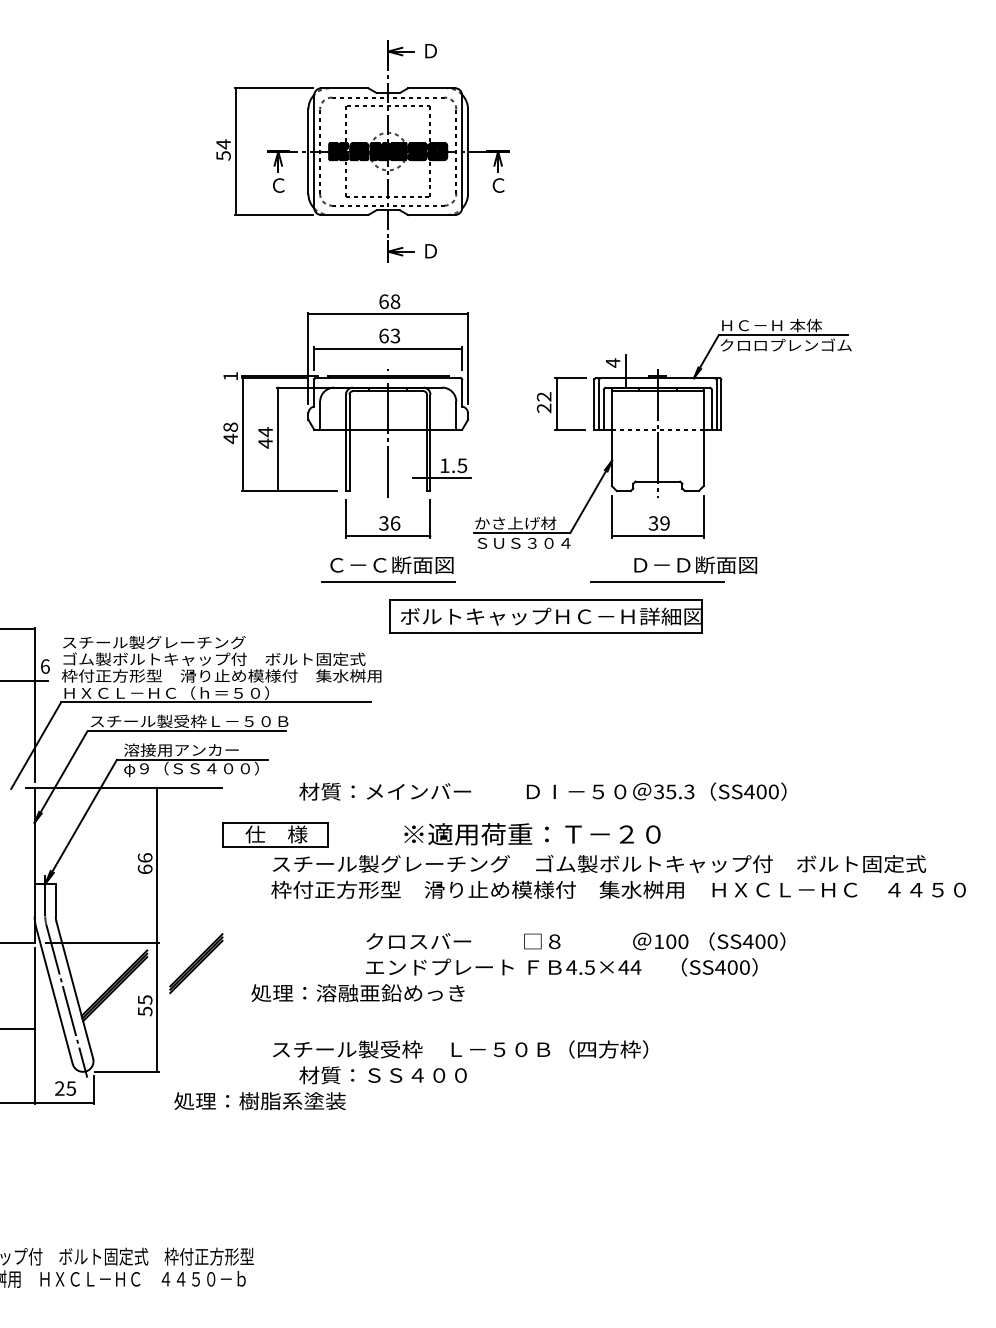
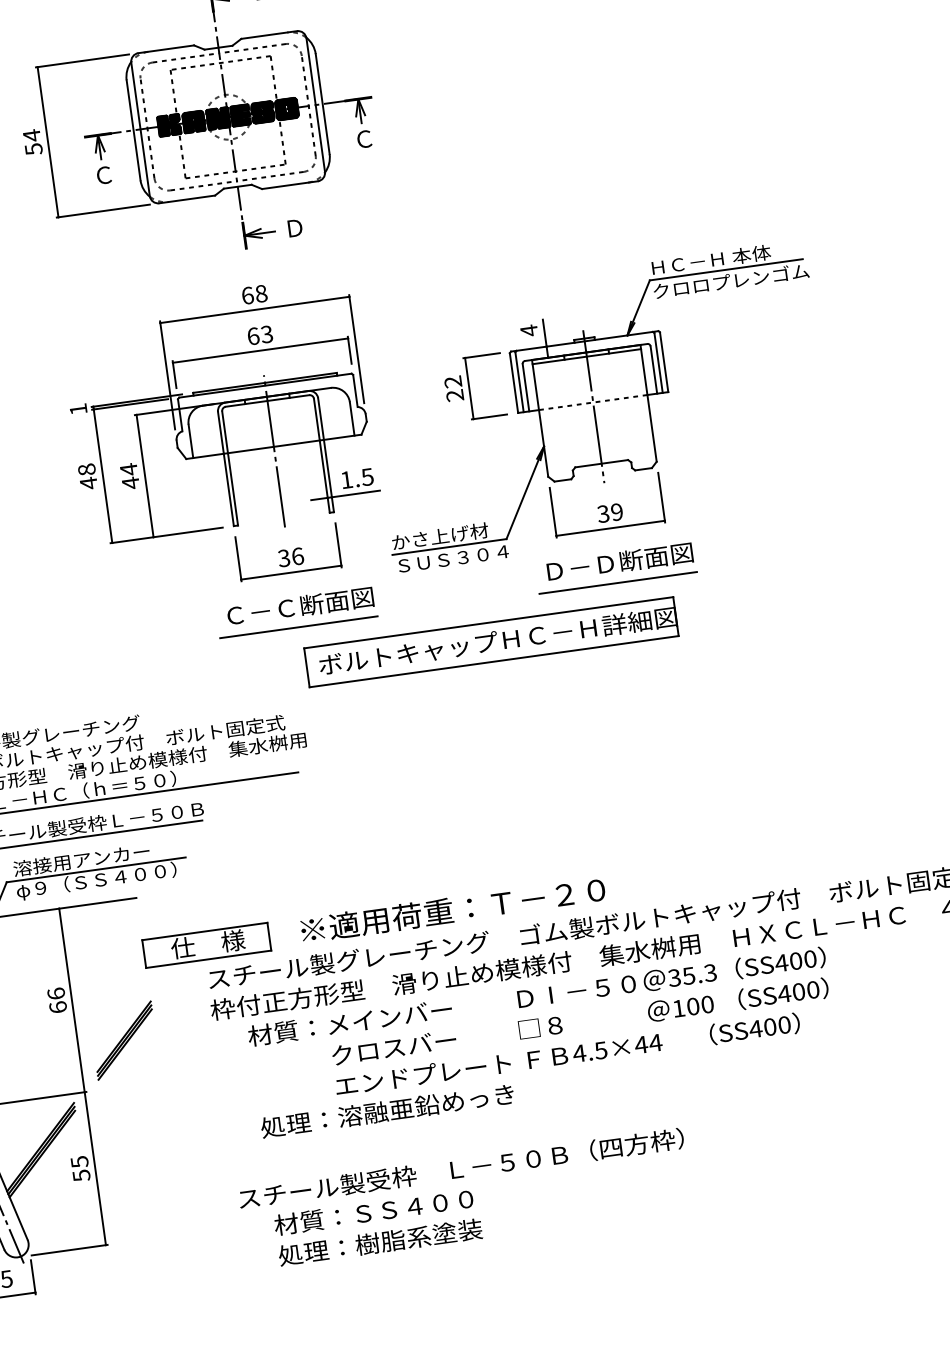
text: (695, 564) -> (619, 561), moved
text: (542, 791) -> (536, 996), moved
text: (532, 834) -> (453, 910), moved
part: (196, 963) -> (124, 1040), moved
text: (357, 993) -> (386, 1111), moved
text: (259, 1101) -> (379, 1242), moved

